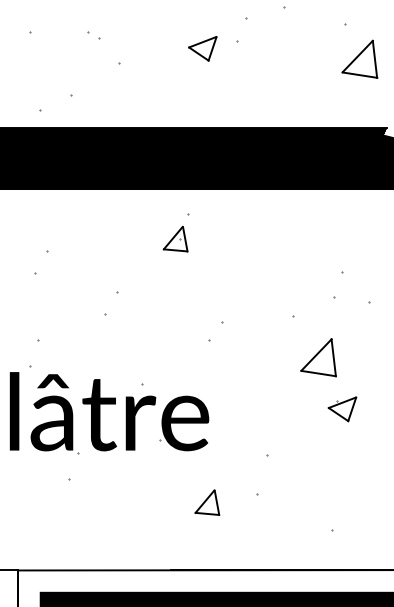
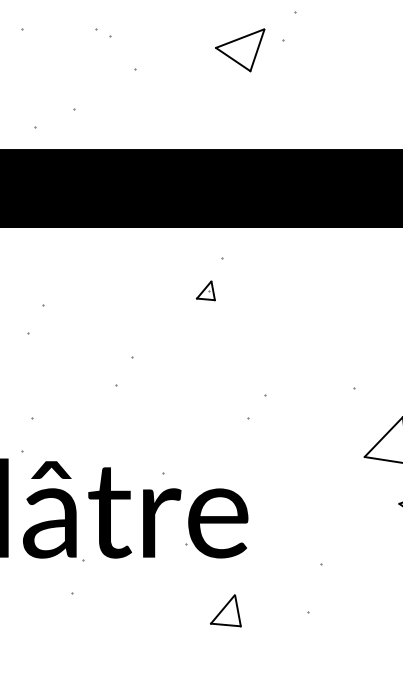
part: (202, 48) -> (239, 49), size x1.4
part: (175, 239) -> (205, 291), size x0.6
part: (207, 502) -> (226, 610), moved

